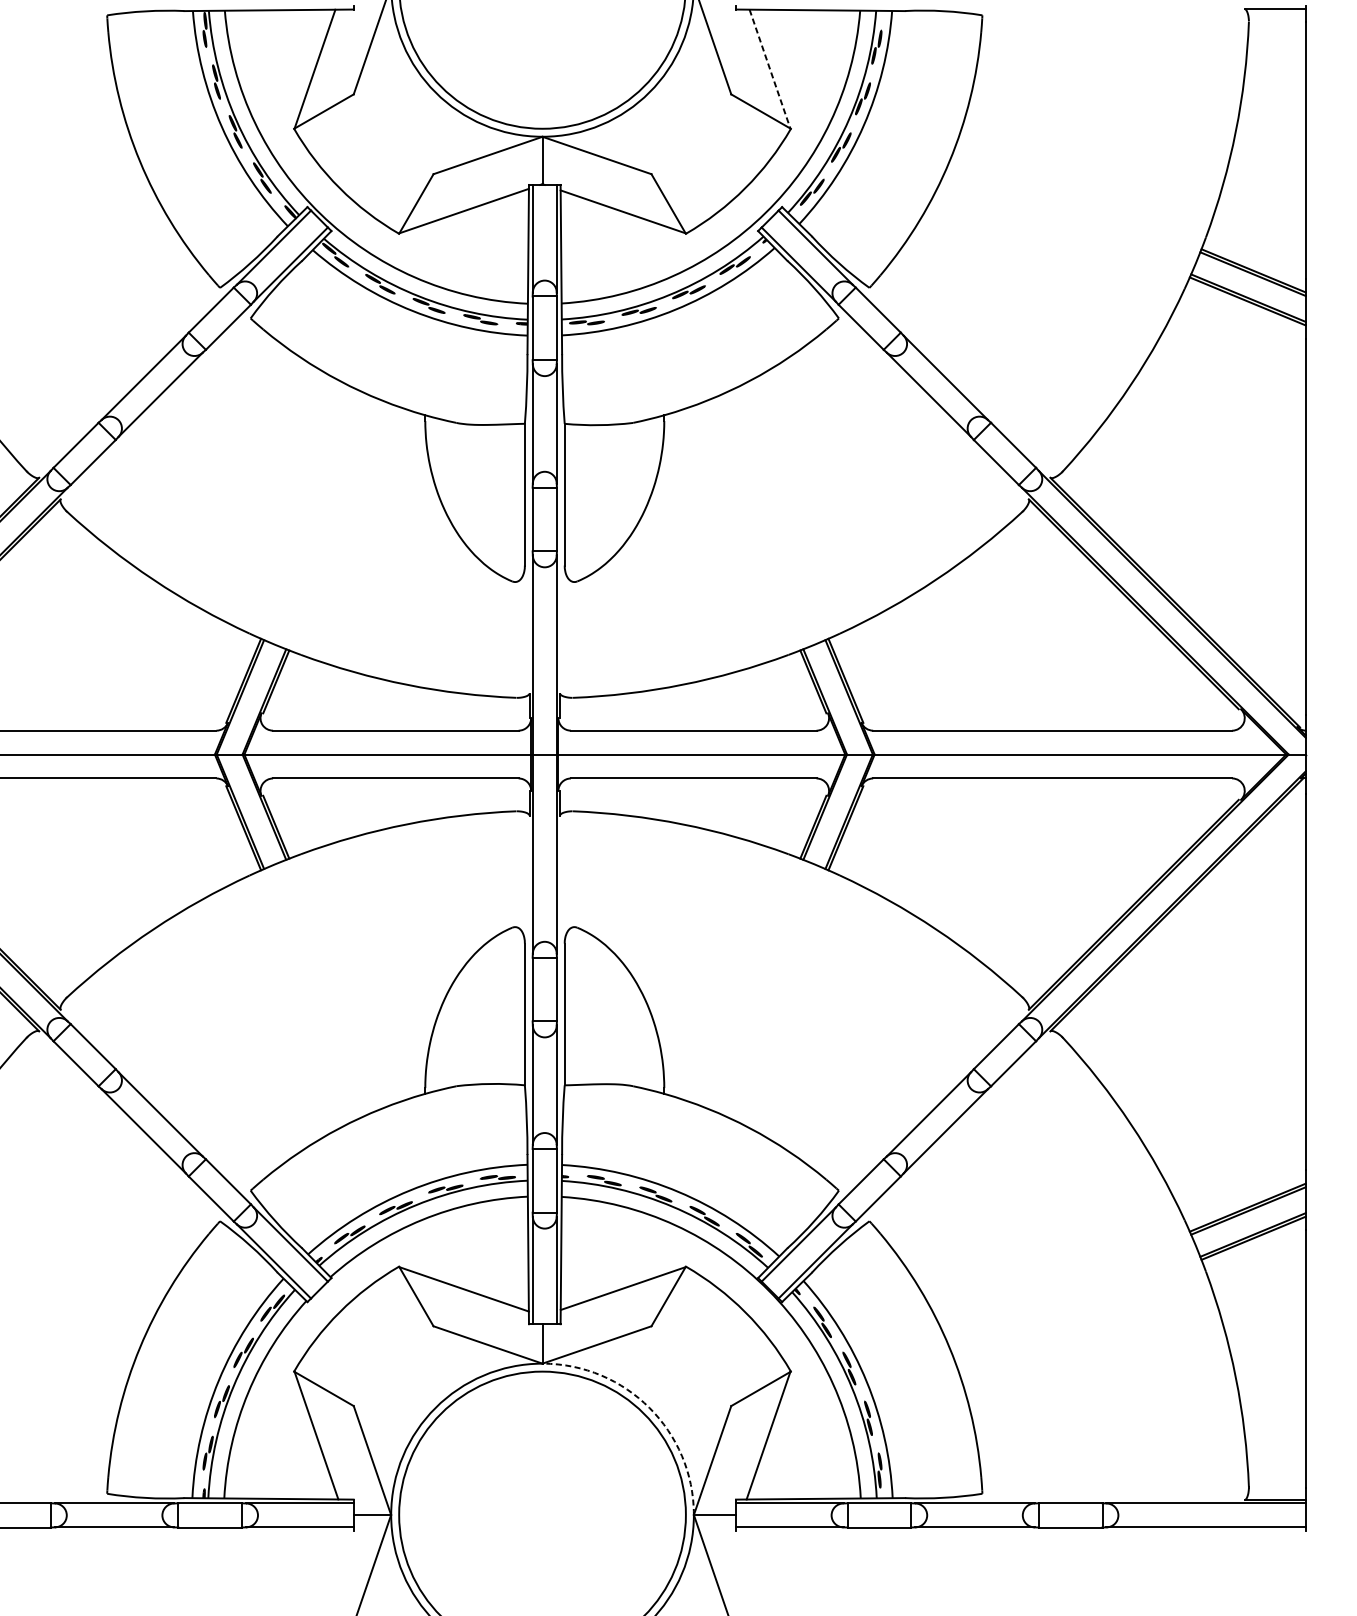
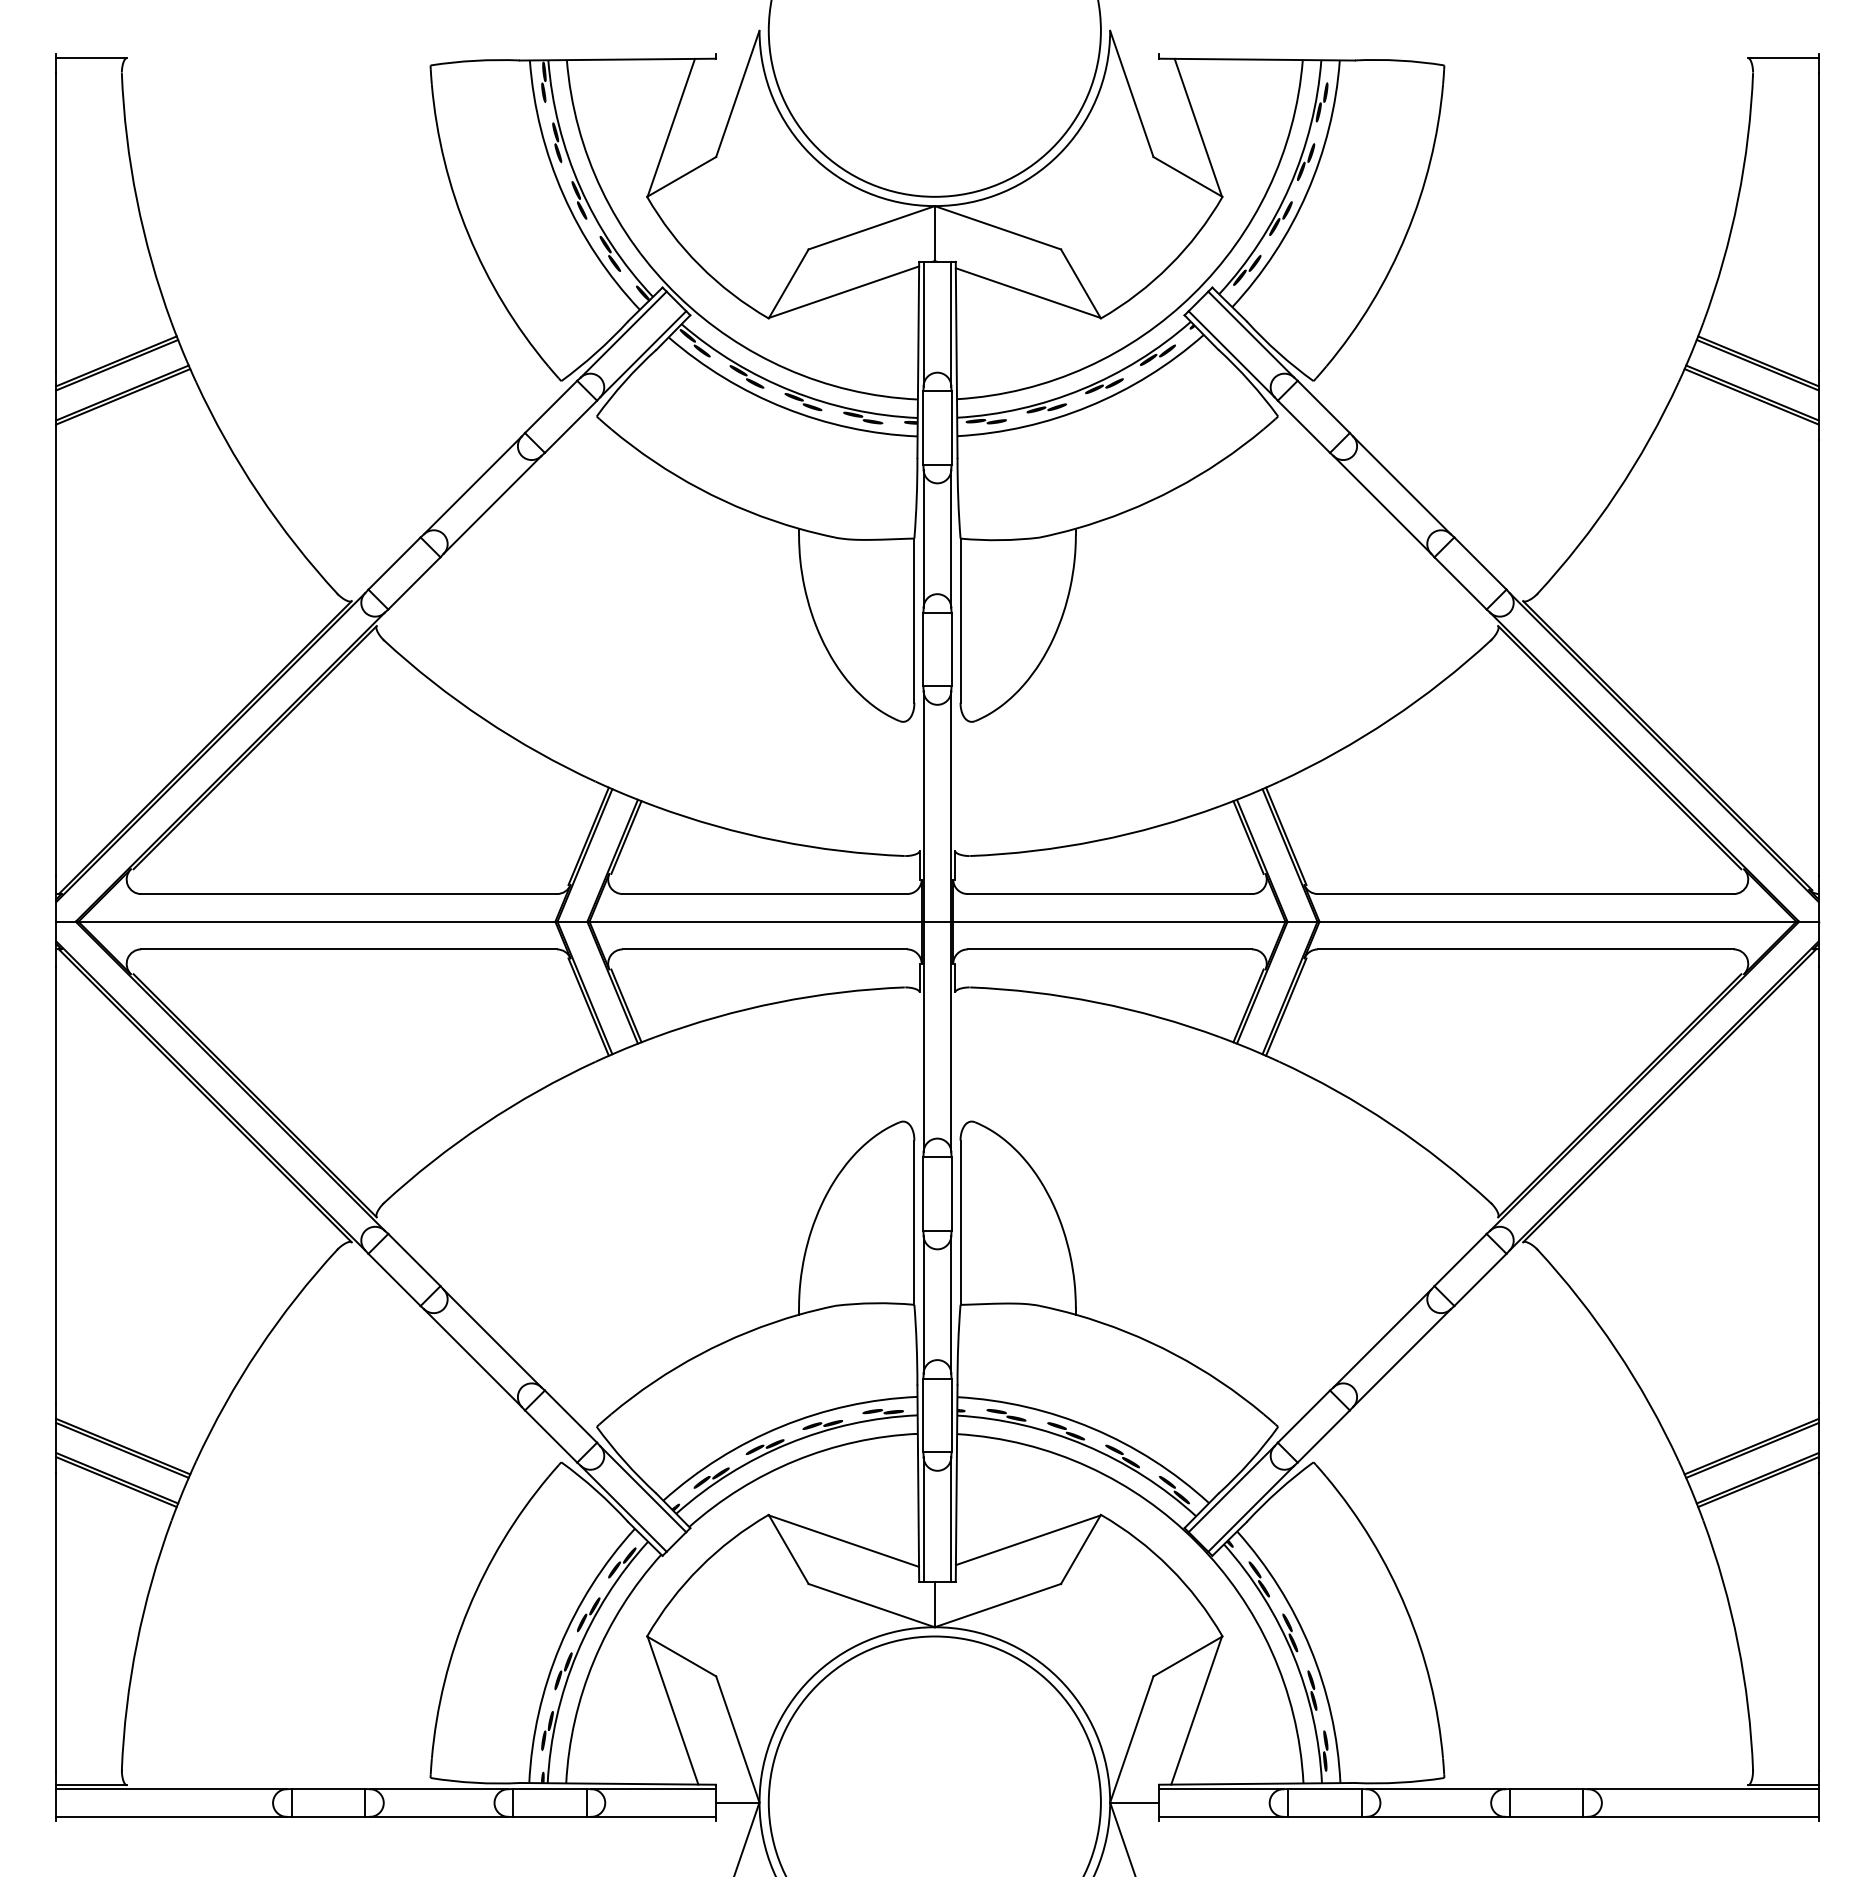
line: (770, 68) -> (1198, 127), dashed -> solid
arc: (649, 1407) -> (1058, 1678), dashed -> solid

